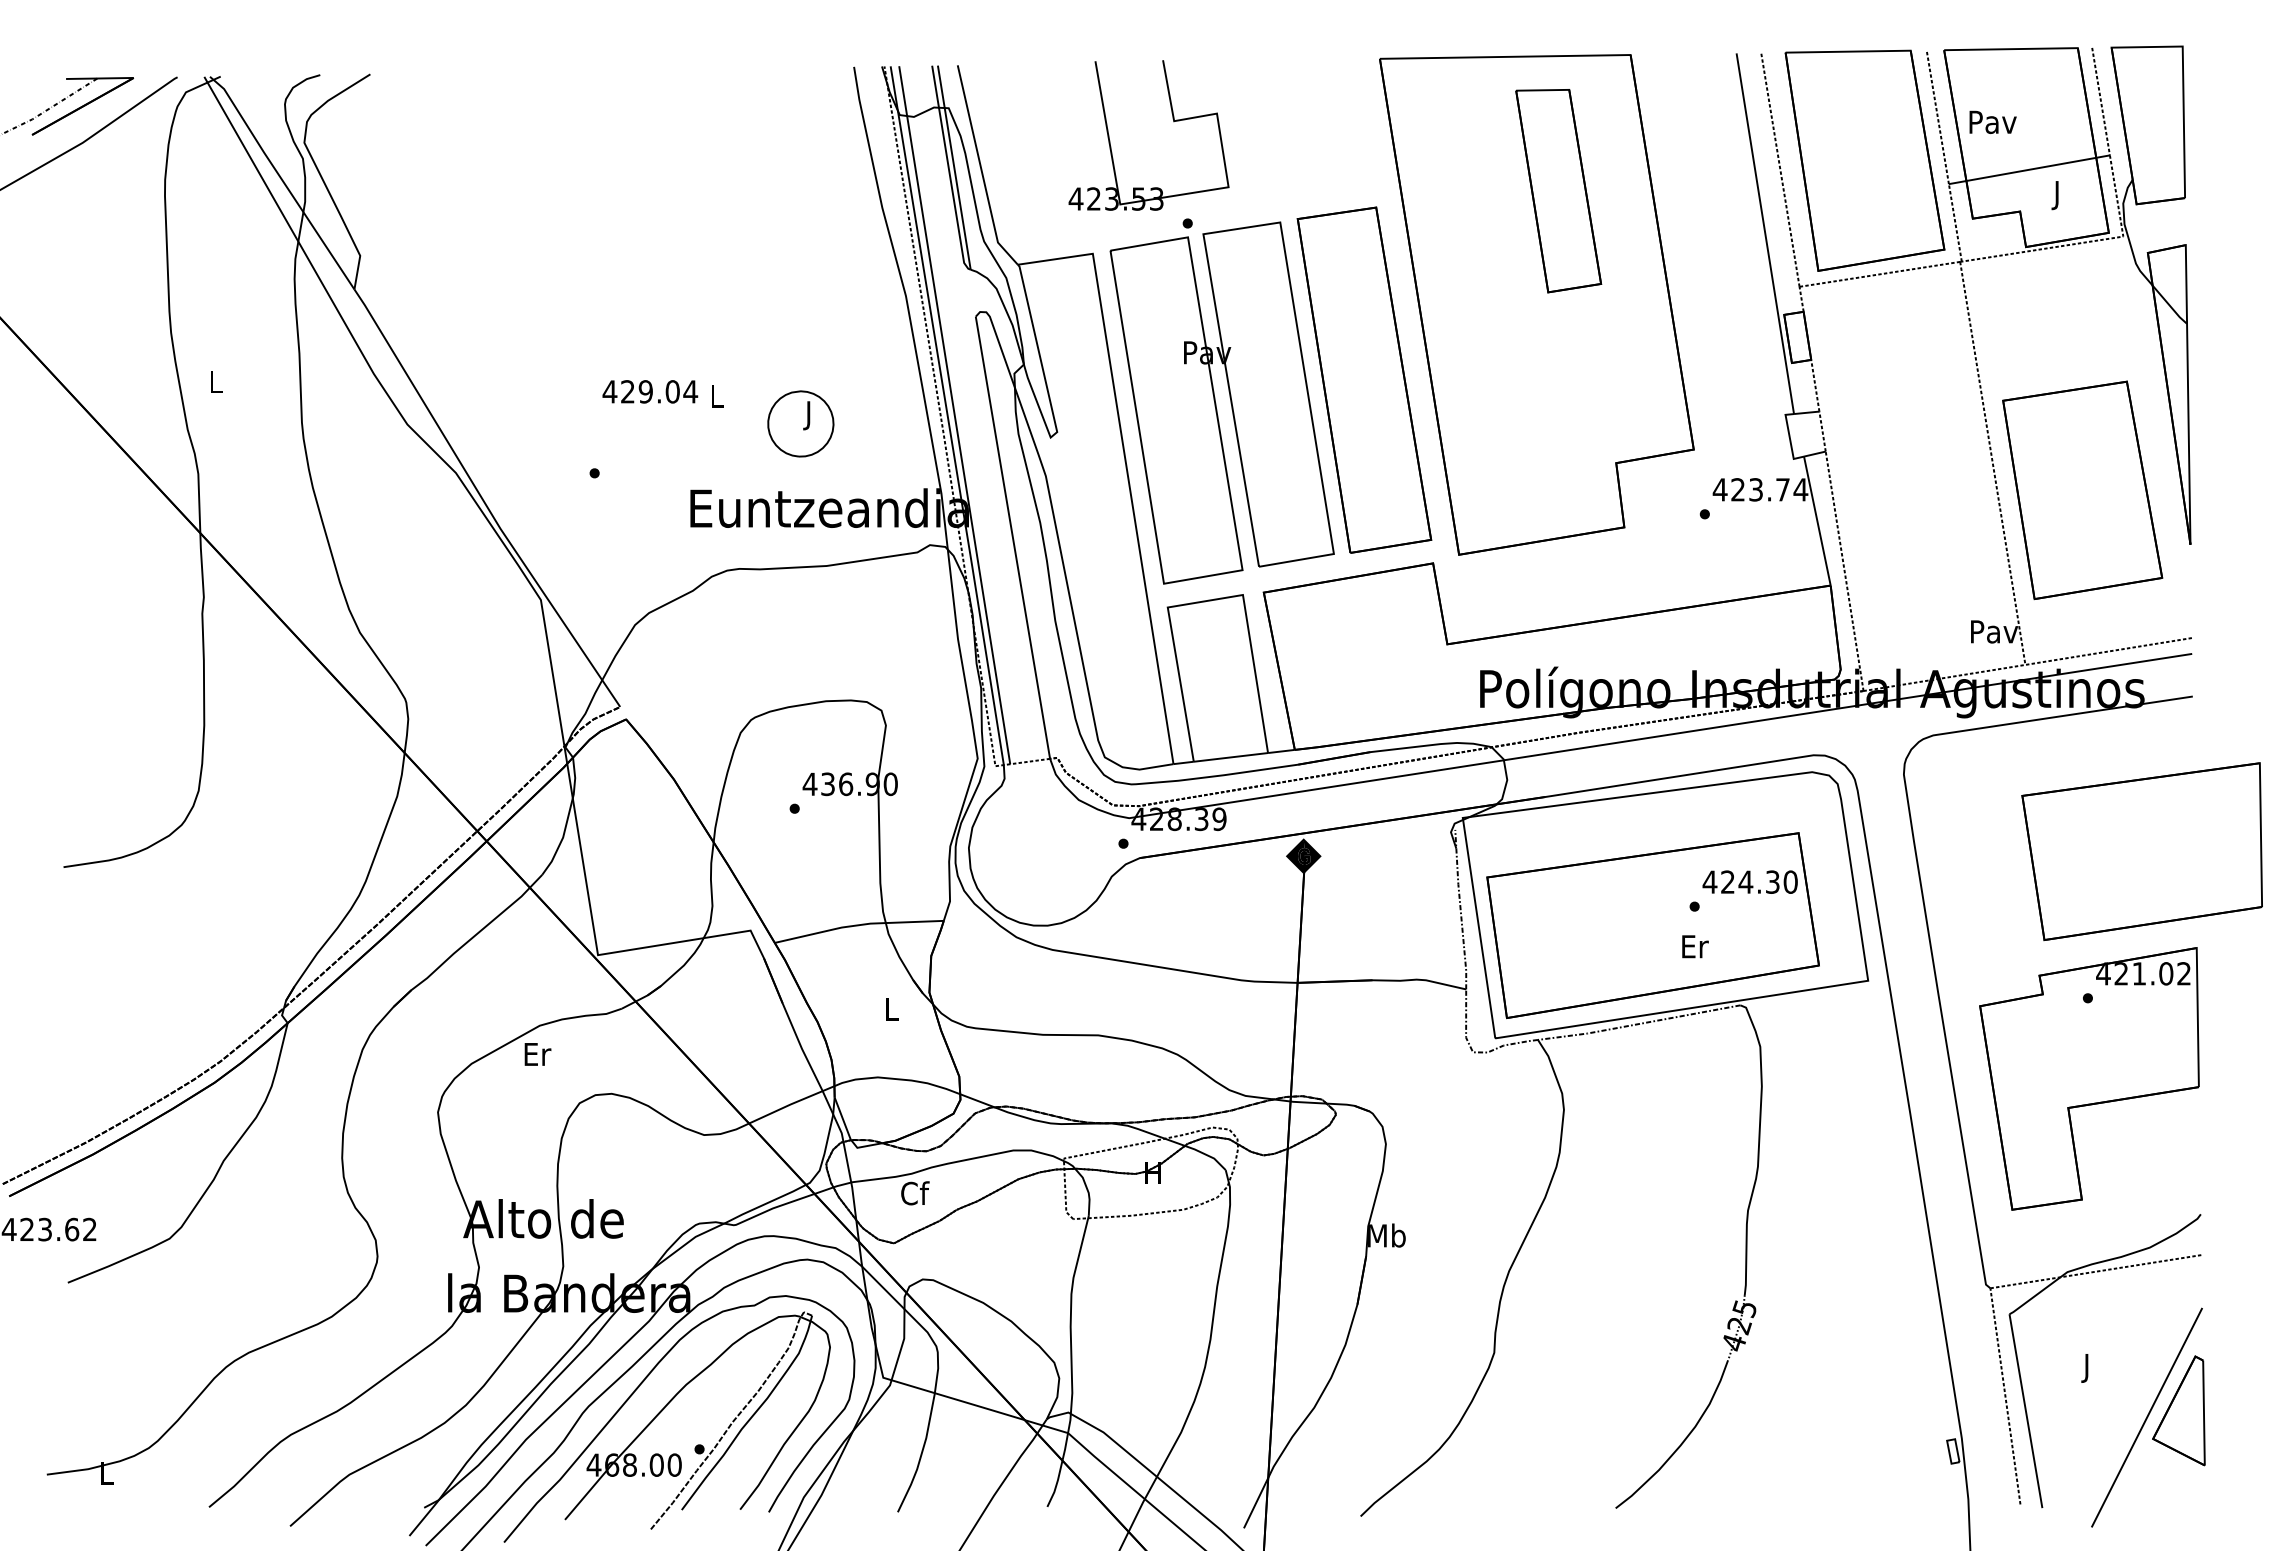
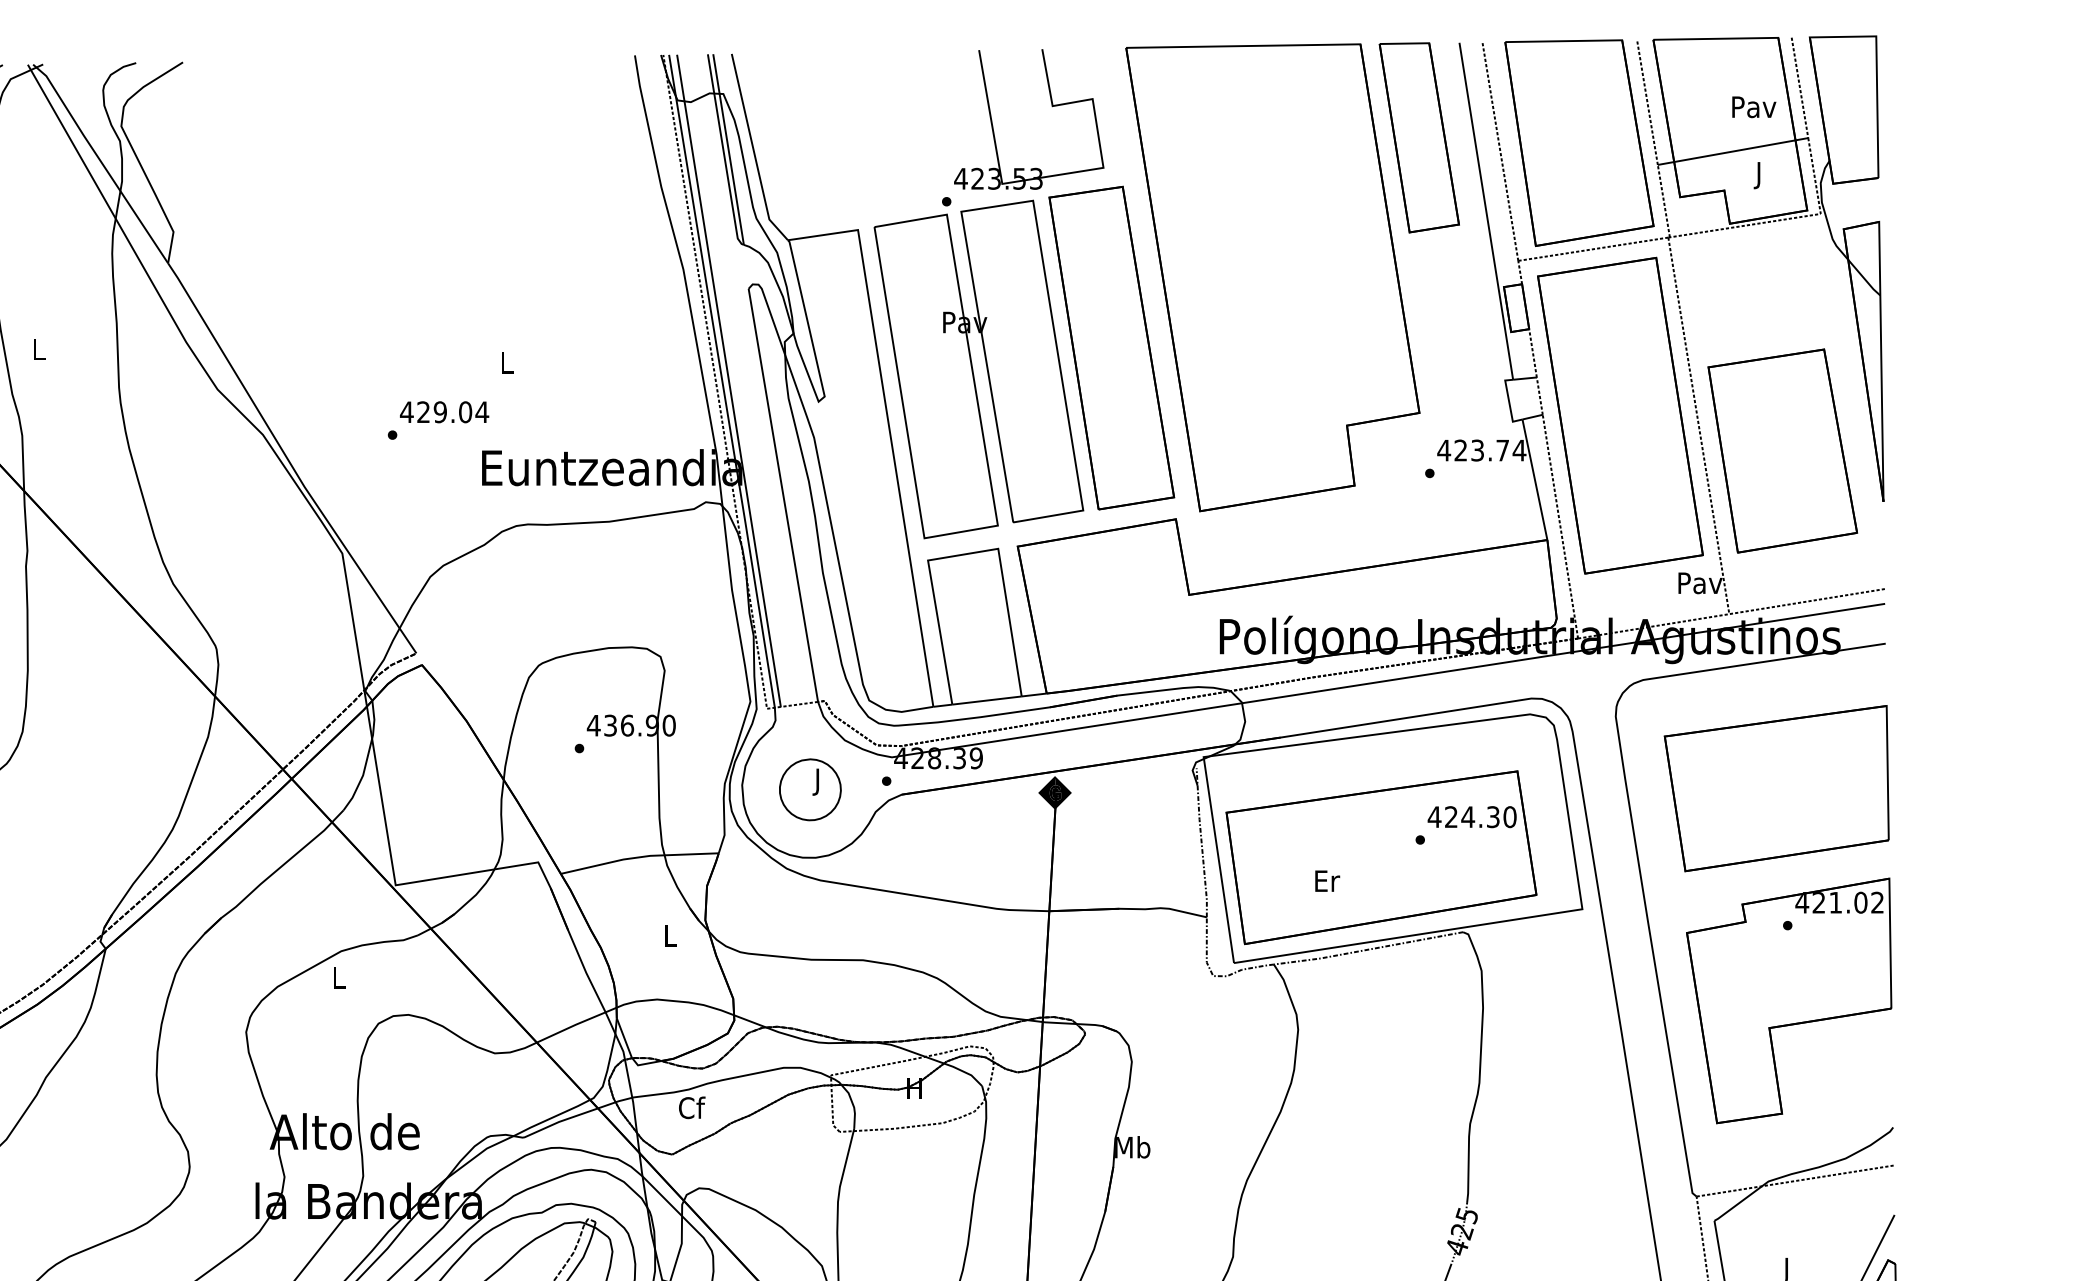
text: (1992, 121) -> (1753, 106), moved
part: (1173, 122) -> (1052, 107), moved
part: (1558, 191) -> (1419, 138), moved
text: (650, 391) -> (444, 411), moved
part: (800, 423) -> (810, 789), moved
part: (1908, 452) -> (1620, 415), added
part: (2141, 851) -> (1776, 788), moved
text: (1695, 946) -> (1327, 880), moved
text: (537, 1054) -> (339, 978), Er -> L

